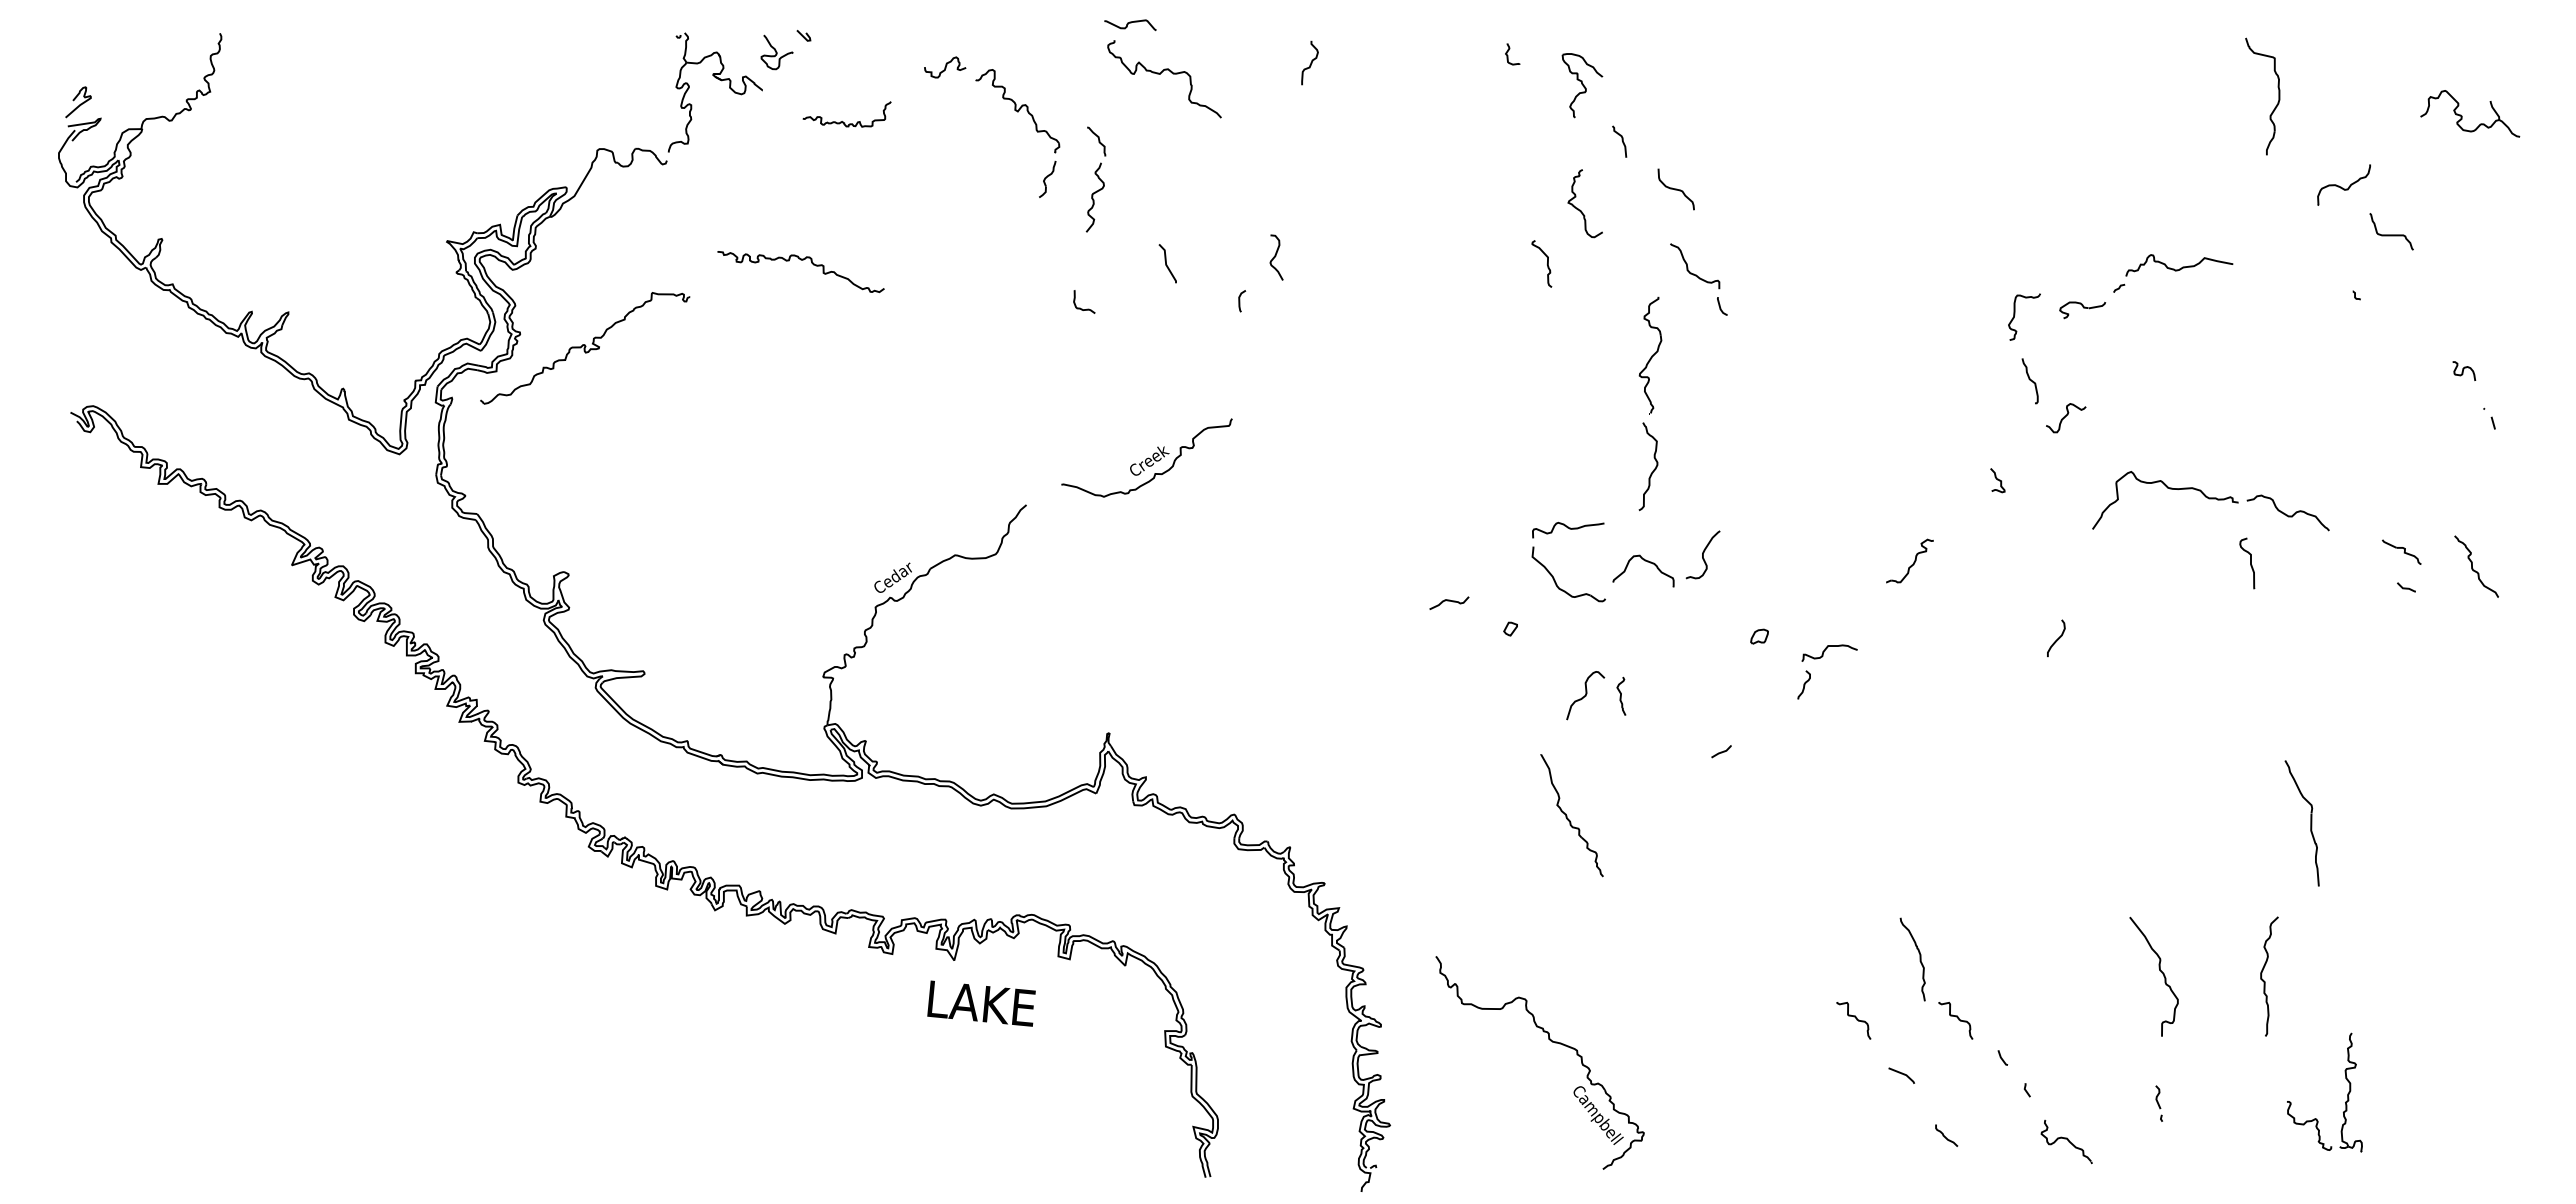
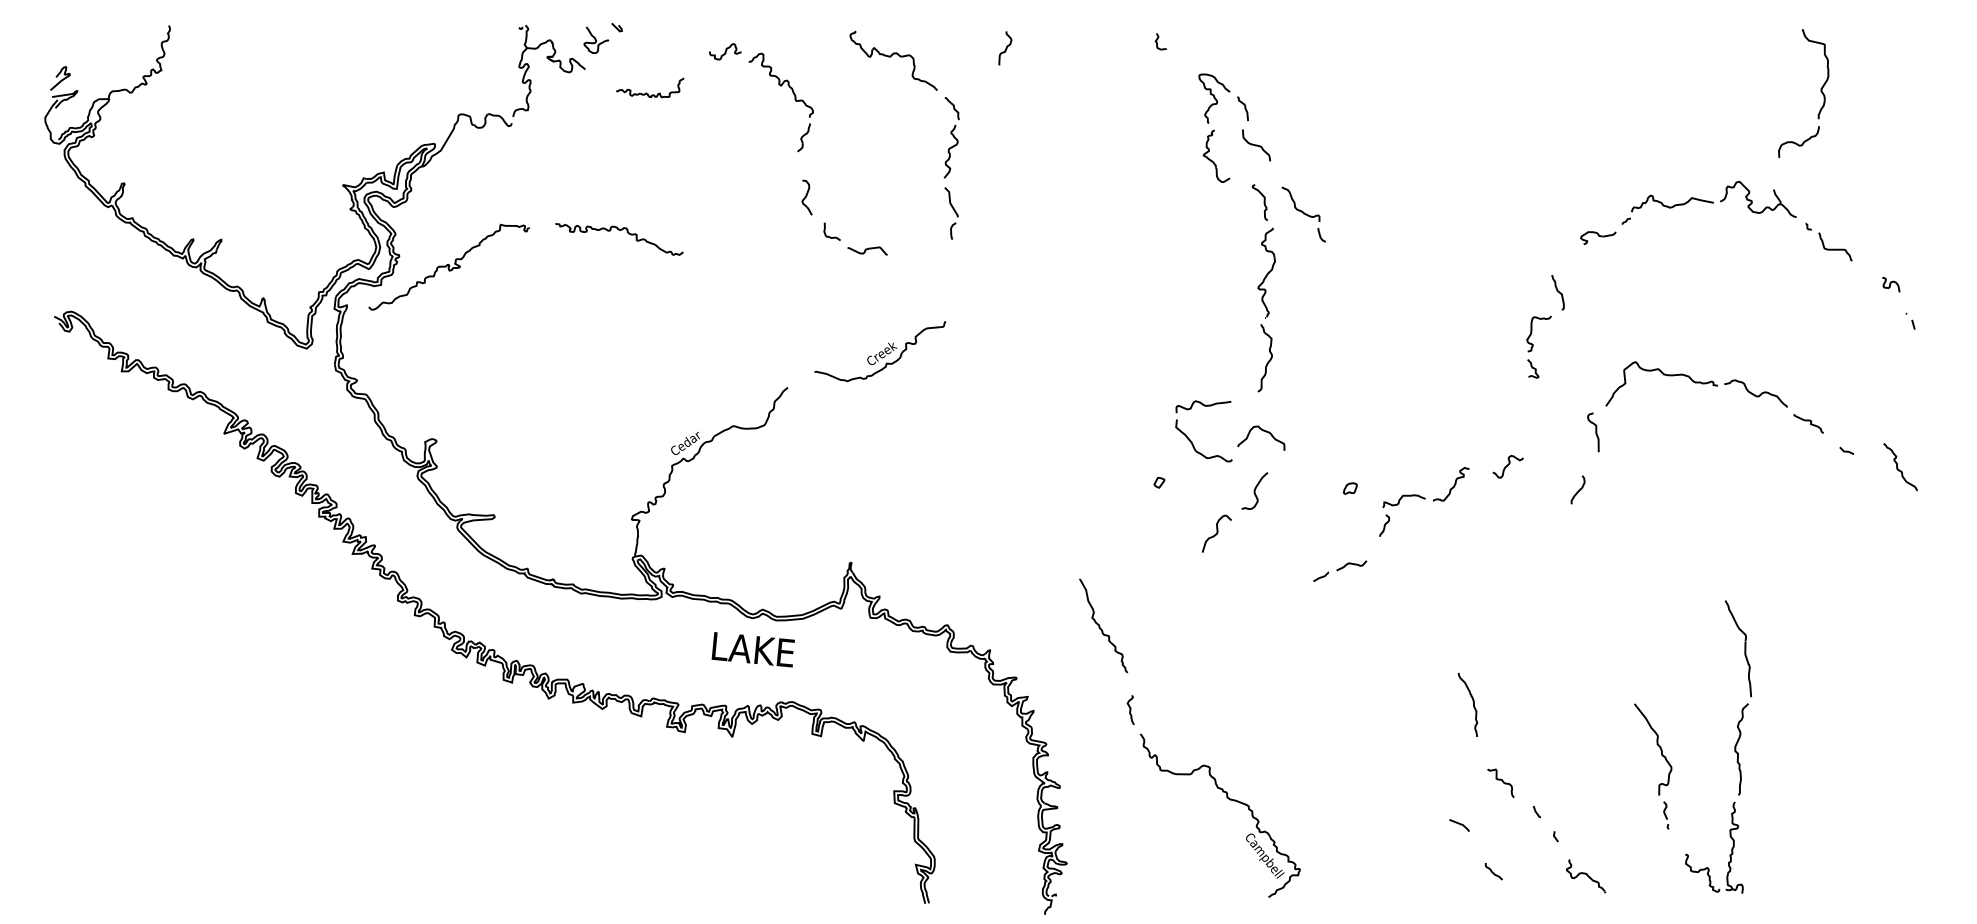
curve: (1130, 23) -> (867, 249), moved
part: (1582, 85) -> (1214, 98), moved
part: (2278, 96) -> (1827, 74), moved
part: (2462, 115) -> (1752, 200), moved
part: (1095, 179) -> (951, 137), moved
curve: (1675, 189) -> (1255, 145), moved
curve: (2391, 234) -> (1835, 249), moved
curve: (1276, 256) -> (807, 196), moved
curve: (800, 260) -> (618, 230), moved
line: (1166, 263) -> (950, 202), moved
curve: (1547, 263) -> (1264, 202), moved
part: (2015, 315) -> (1532, 332), moved
curve: (2065, 417) -> (1507, 466), moved
part: (2401, 551) -> (1808, 423), moved
curve: (1702, 554) -> (1254, 490), moved
part: (1909, 560) -> (1450, 483), moved
curve: (2250, 563) -> (1595, 432), moved
curve: (2473, 568) -> (1898, 468), moved
curve: (1449, 601) -> (1351, 564), moved
part: (1621, 695) -> (1130, 709), moved
part: (1571, 815) -> (1103, 625), moved
part: (2310, 823) -> (1744, 648), moved
curve: (1919, 959) -> (1473, 704), moved
text: (981, 1003) -> (753, 649), moved
curve: (1855, 1018) -> (1423, 781), removed
part: (1550, 1041) -> (1228, 799), moved
part: (2345, 1101) -> (1730, 854), moved
part: (2158, 1103) -> (1665, 815), moved

